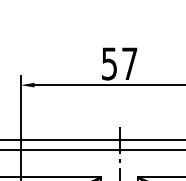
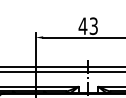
text: (117, 64) -> (87, 26), 57 -> 43

